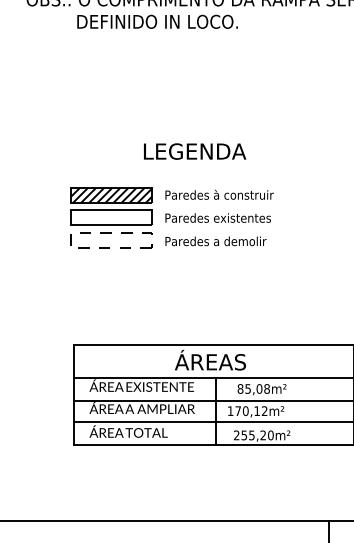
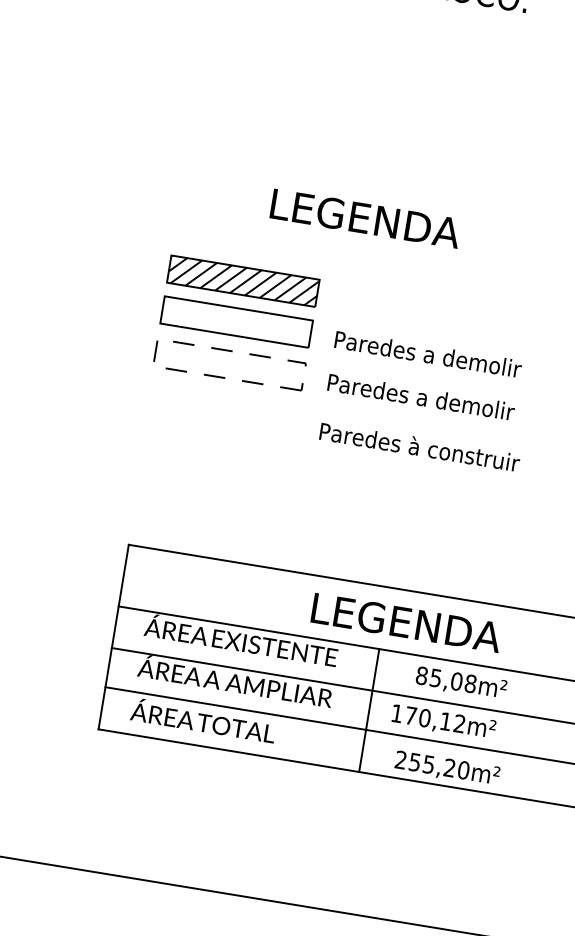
text: (195, 151) -> (366, 218), moved
text: (219, 194) -> (419, 446), moved
text: (241, 217) -> (475, 361), Paredes existentes -> Paredes a demolir
text: (226, 359) -> (405, 617), ÁREAS -> LEGENDA

